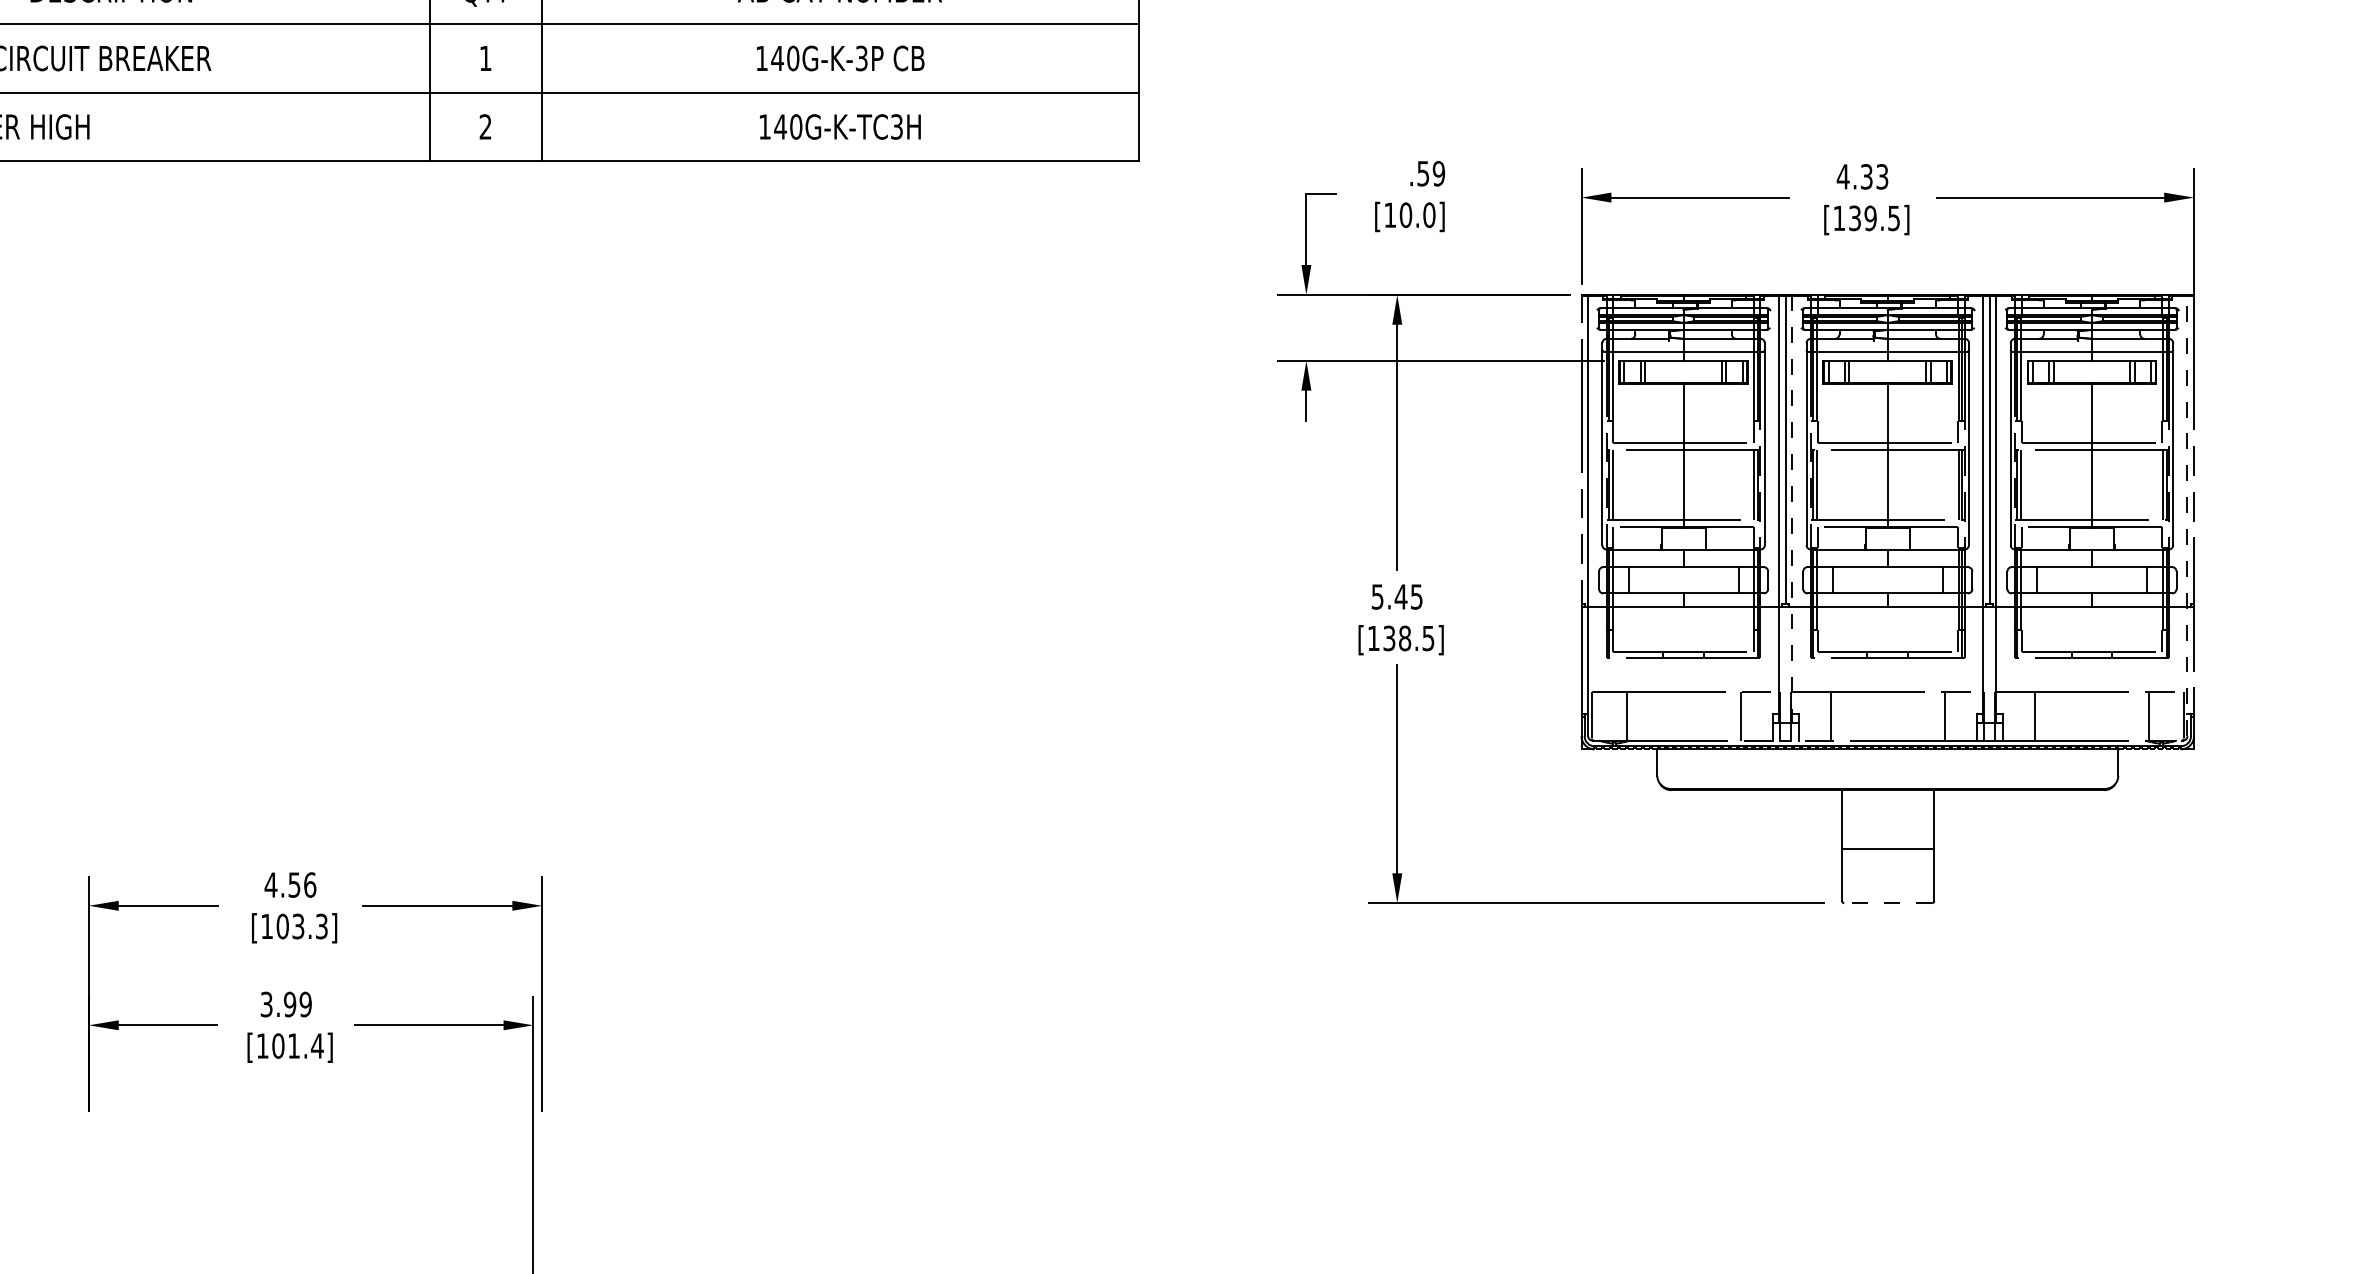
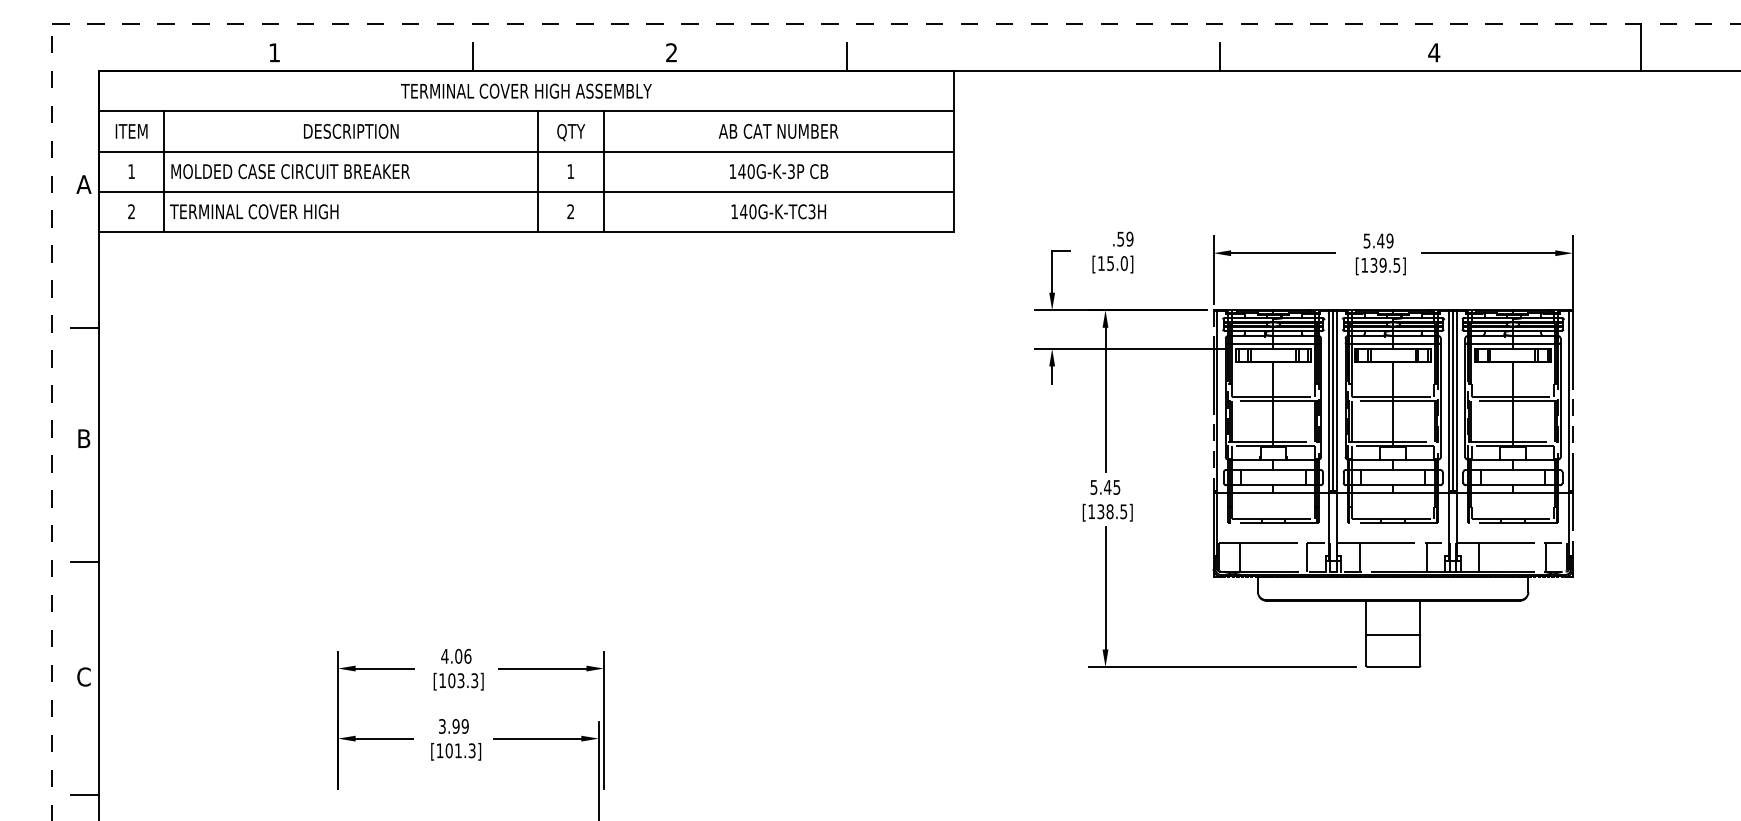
text: (1862, 175) -> (1378, 240), 4.33 -> 5.49
text: (1405, 215) -> (1110, 263), [10.0] -> [15.0]
line: (1792, 508) -> (1337, 435), dashed -> solid
line: (2186, 515) -> (1568, 439), dashed -> solid
text: (294, 883) -> (458, 655), 4.56 -> 4.06
line: (1888, 903) -> (1393, 667), dashed -> solid
text: (316, 1045) -> (471, 750), [101.4] -> [101.3]

